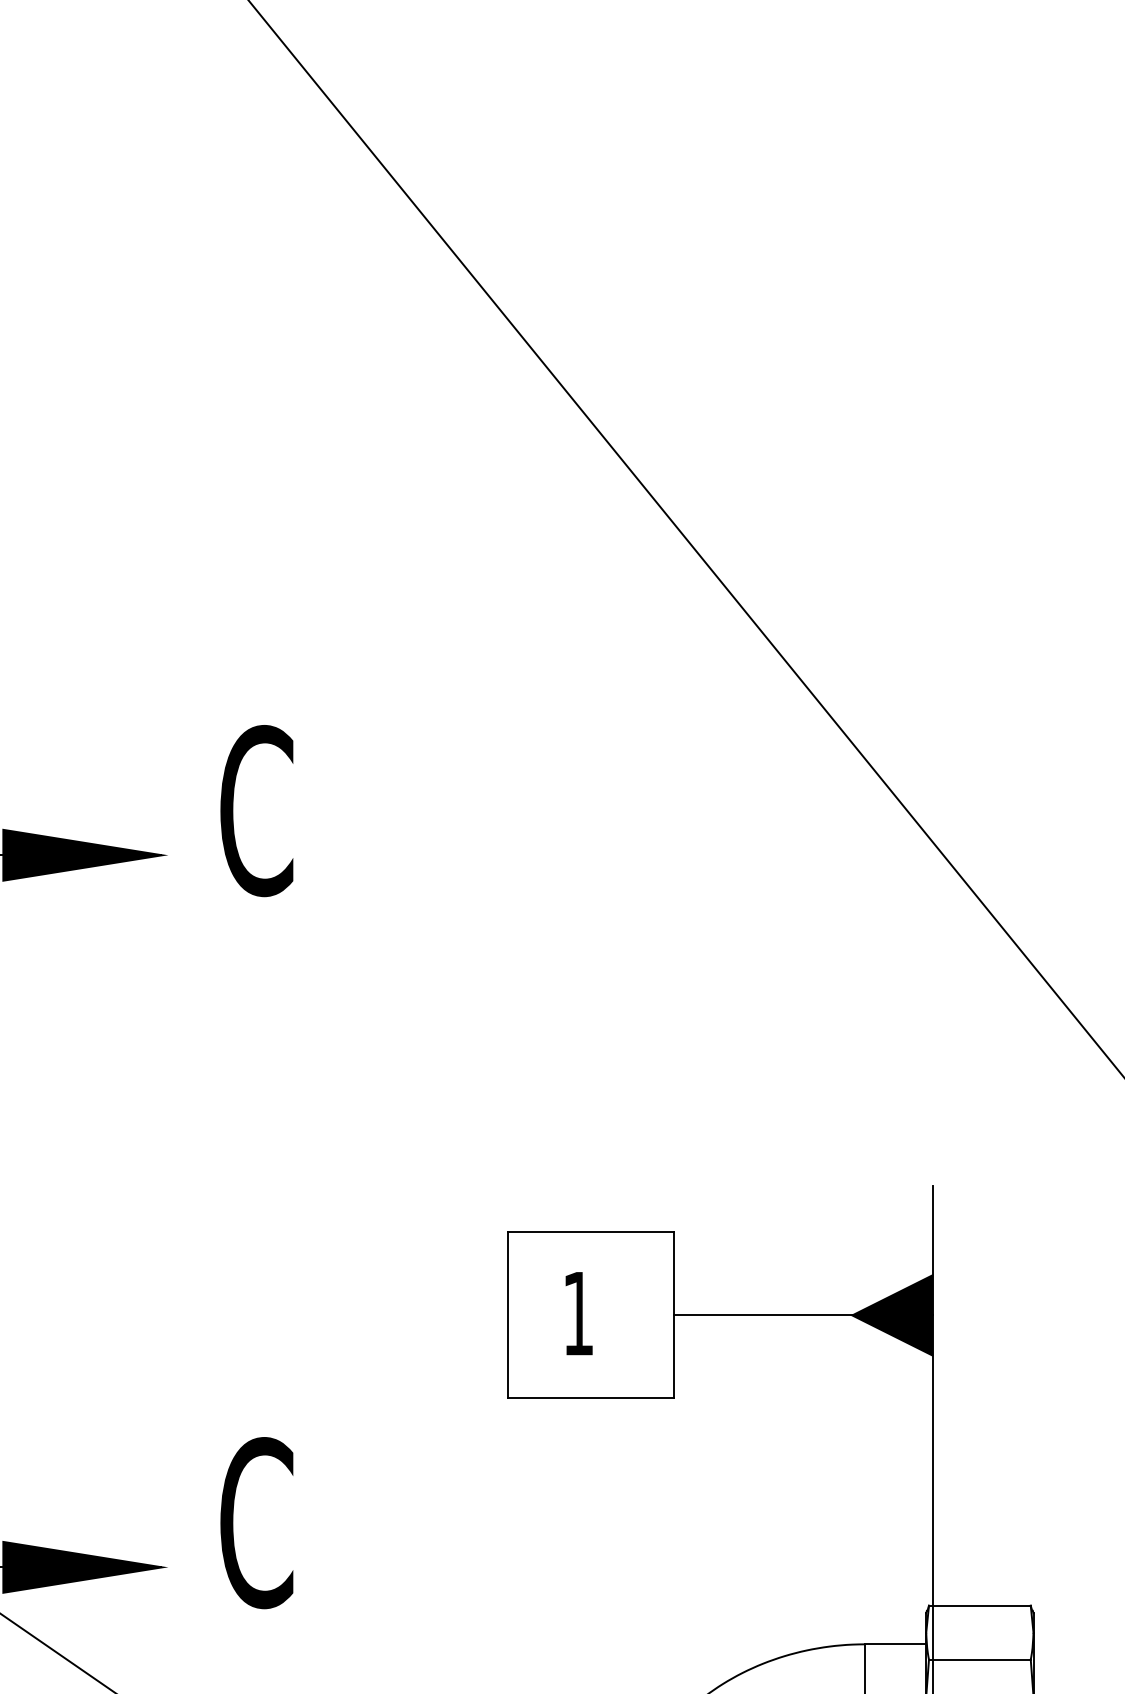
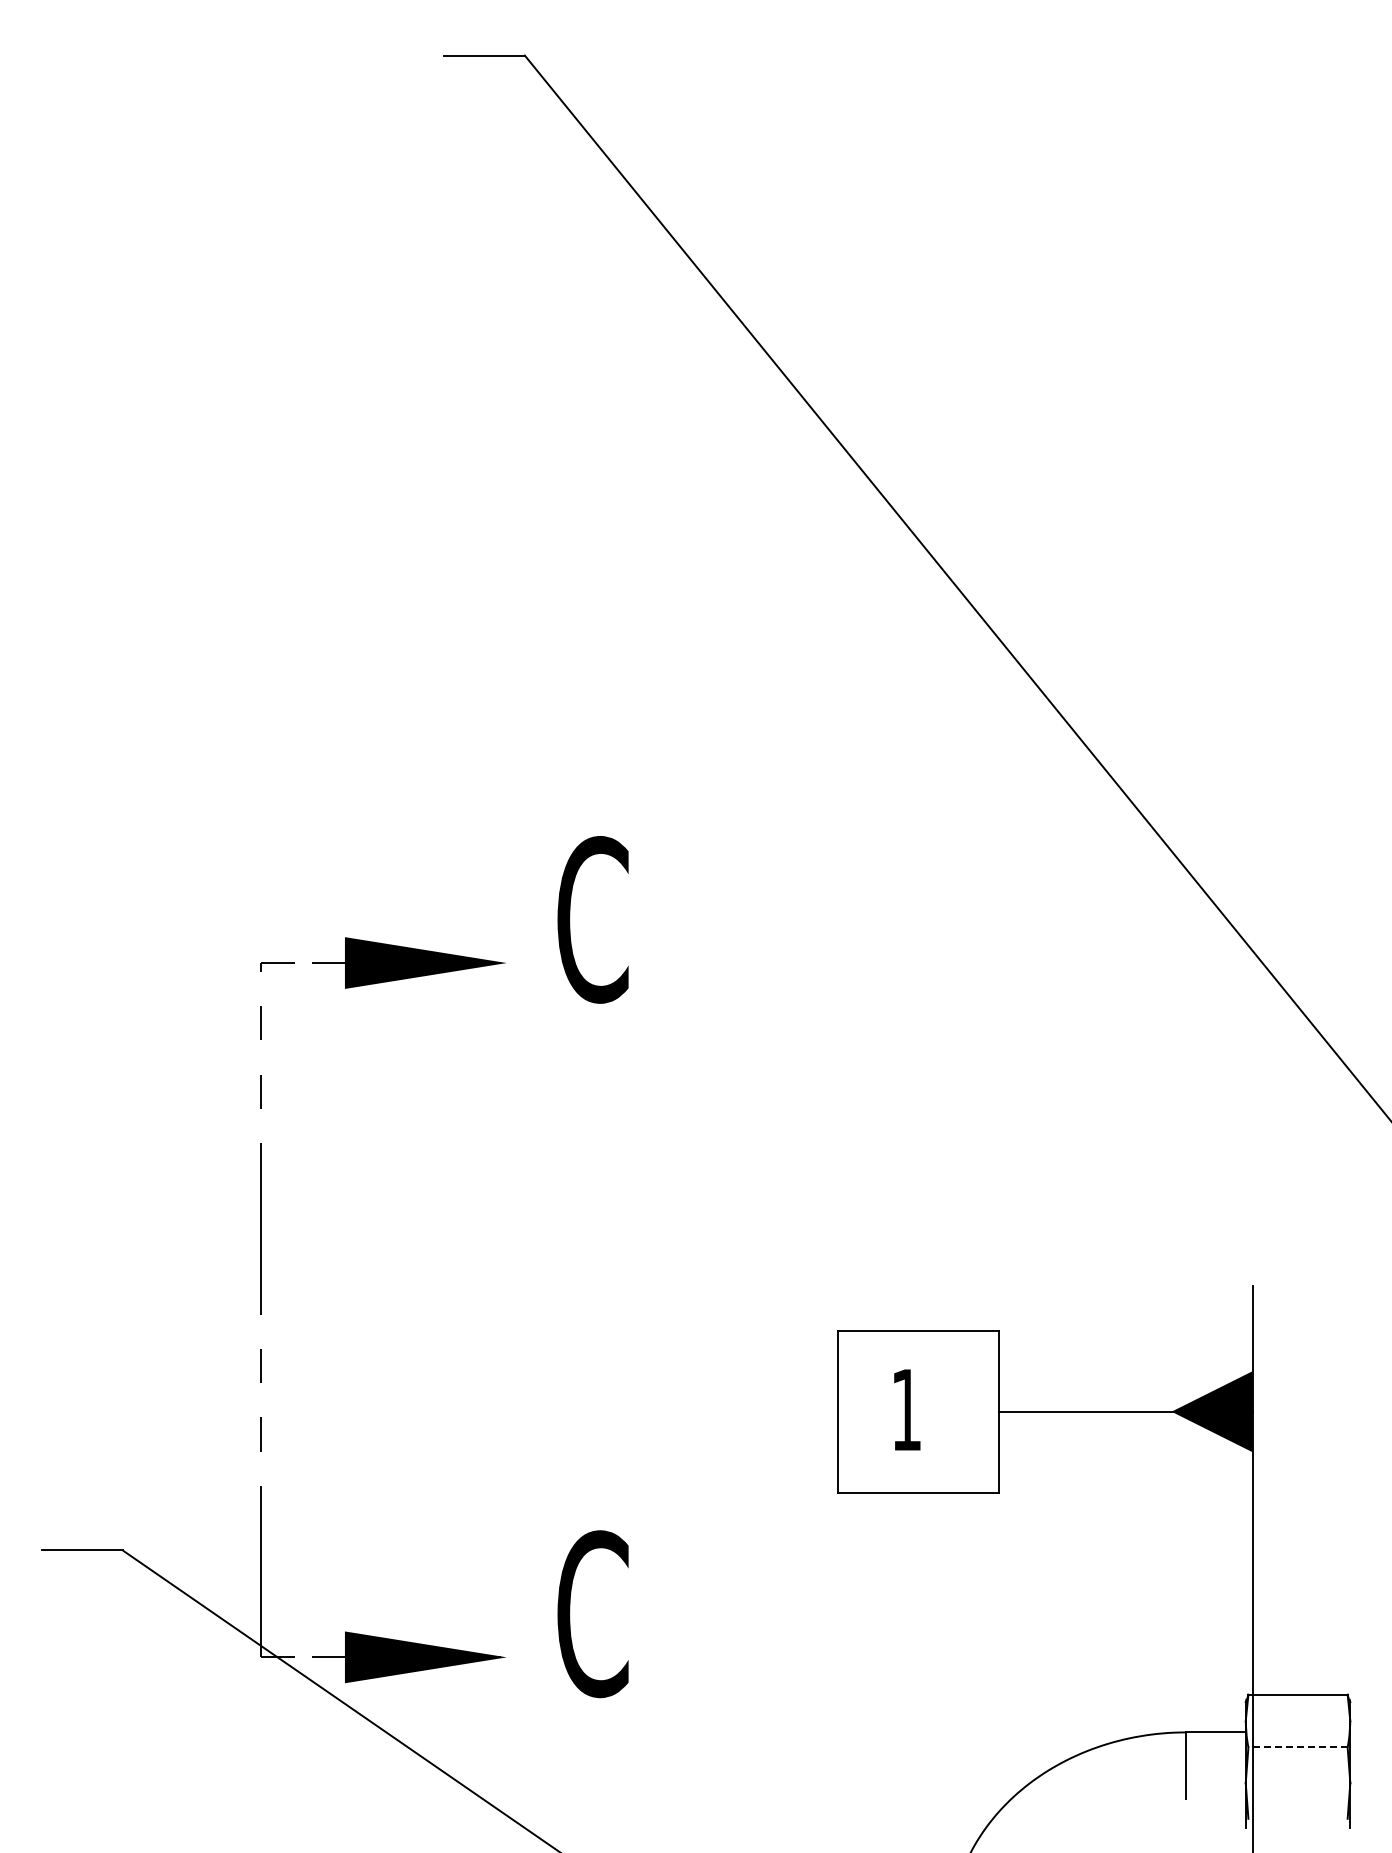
line: (980, 1659) -> (1298, 1747), solid -> dashed

